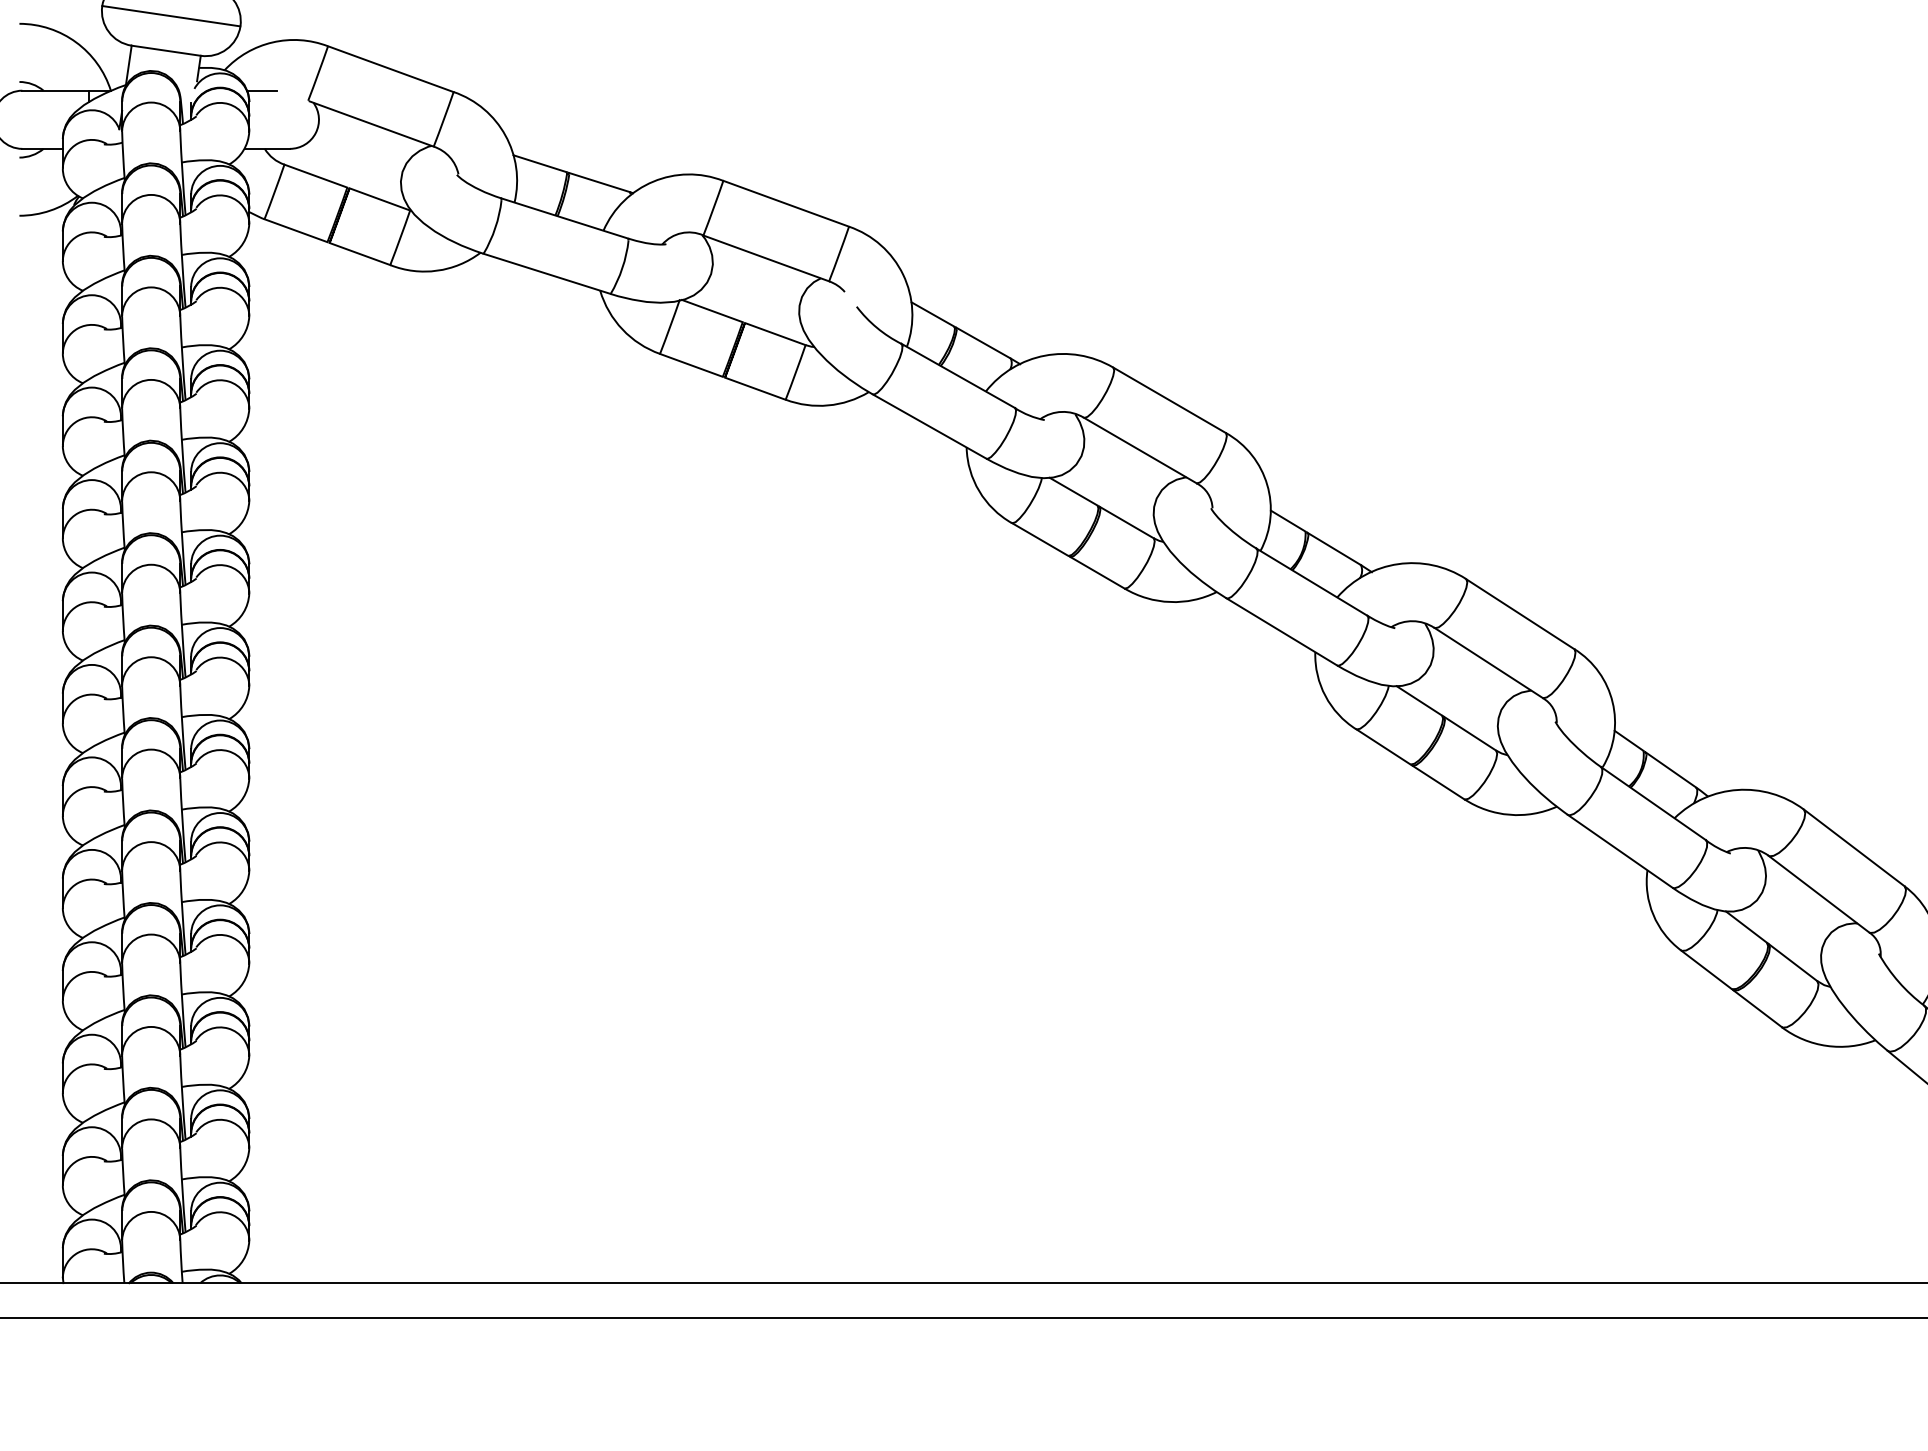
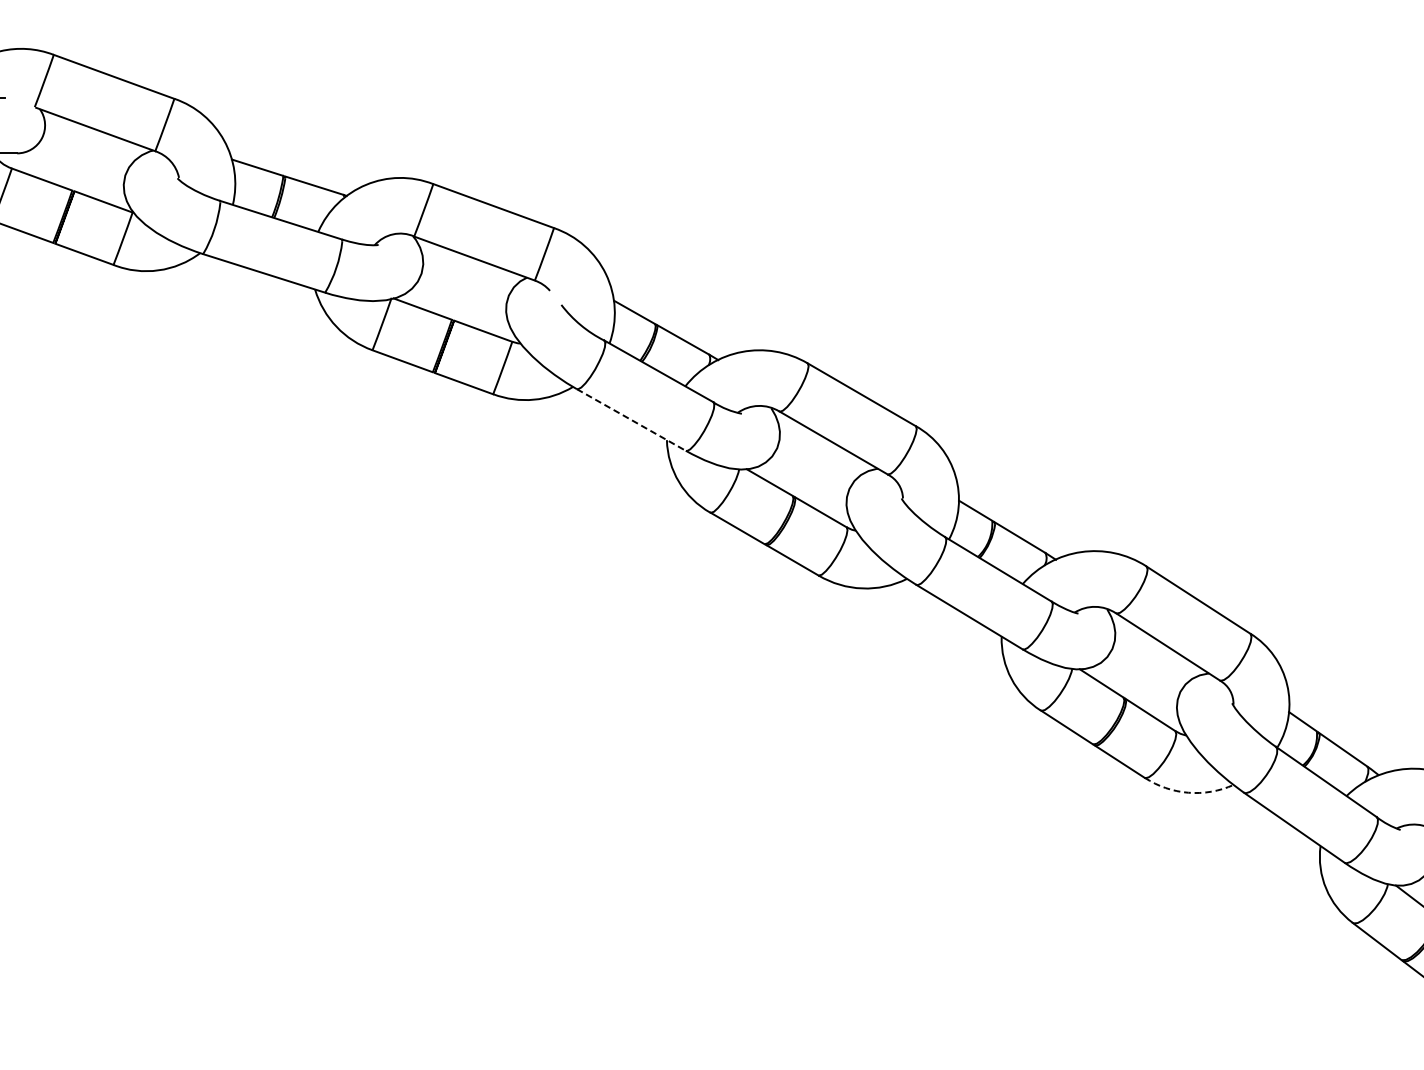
line: (930, 426) -> (632, 419), solid -> dashed
arc: (1509, 814) -> (1188, 792), solid -> dashed

